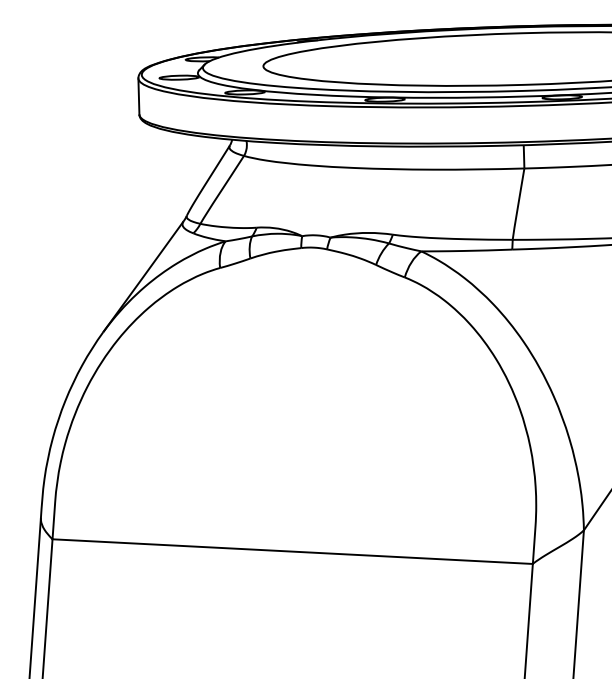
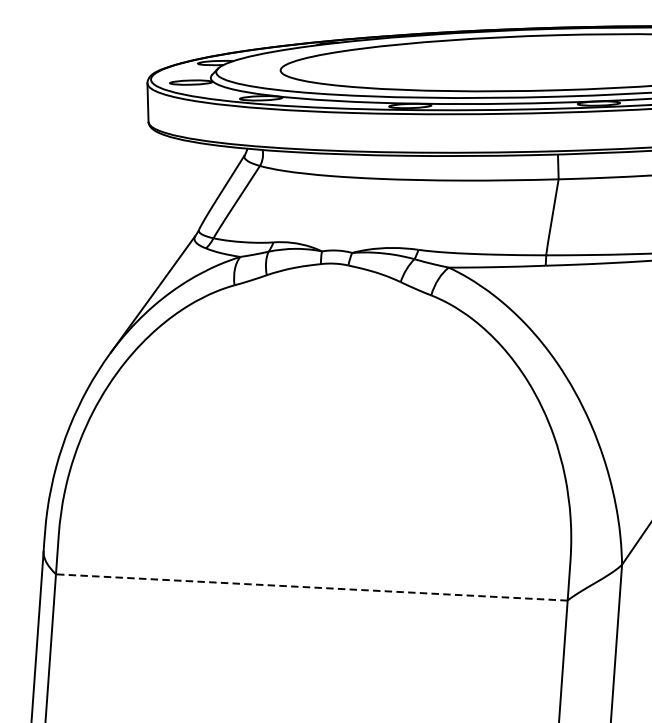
line: (292, 551) -> (311, 587), solid -> dashed

